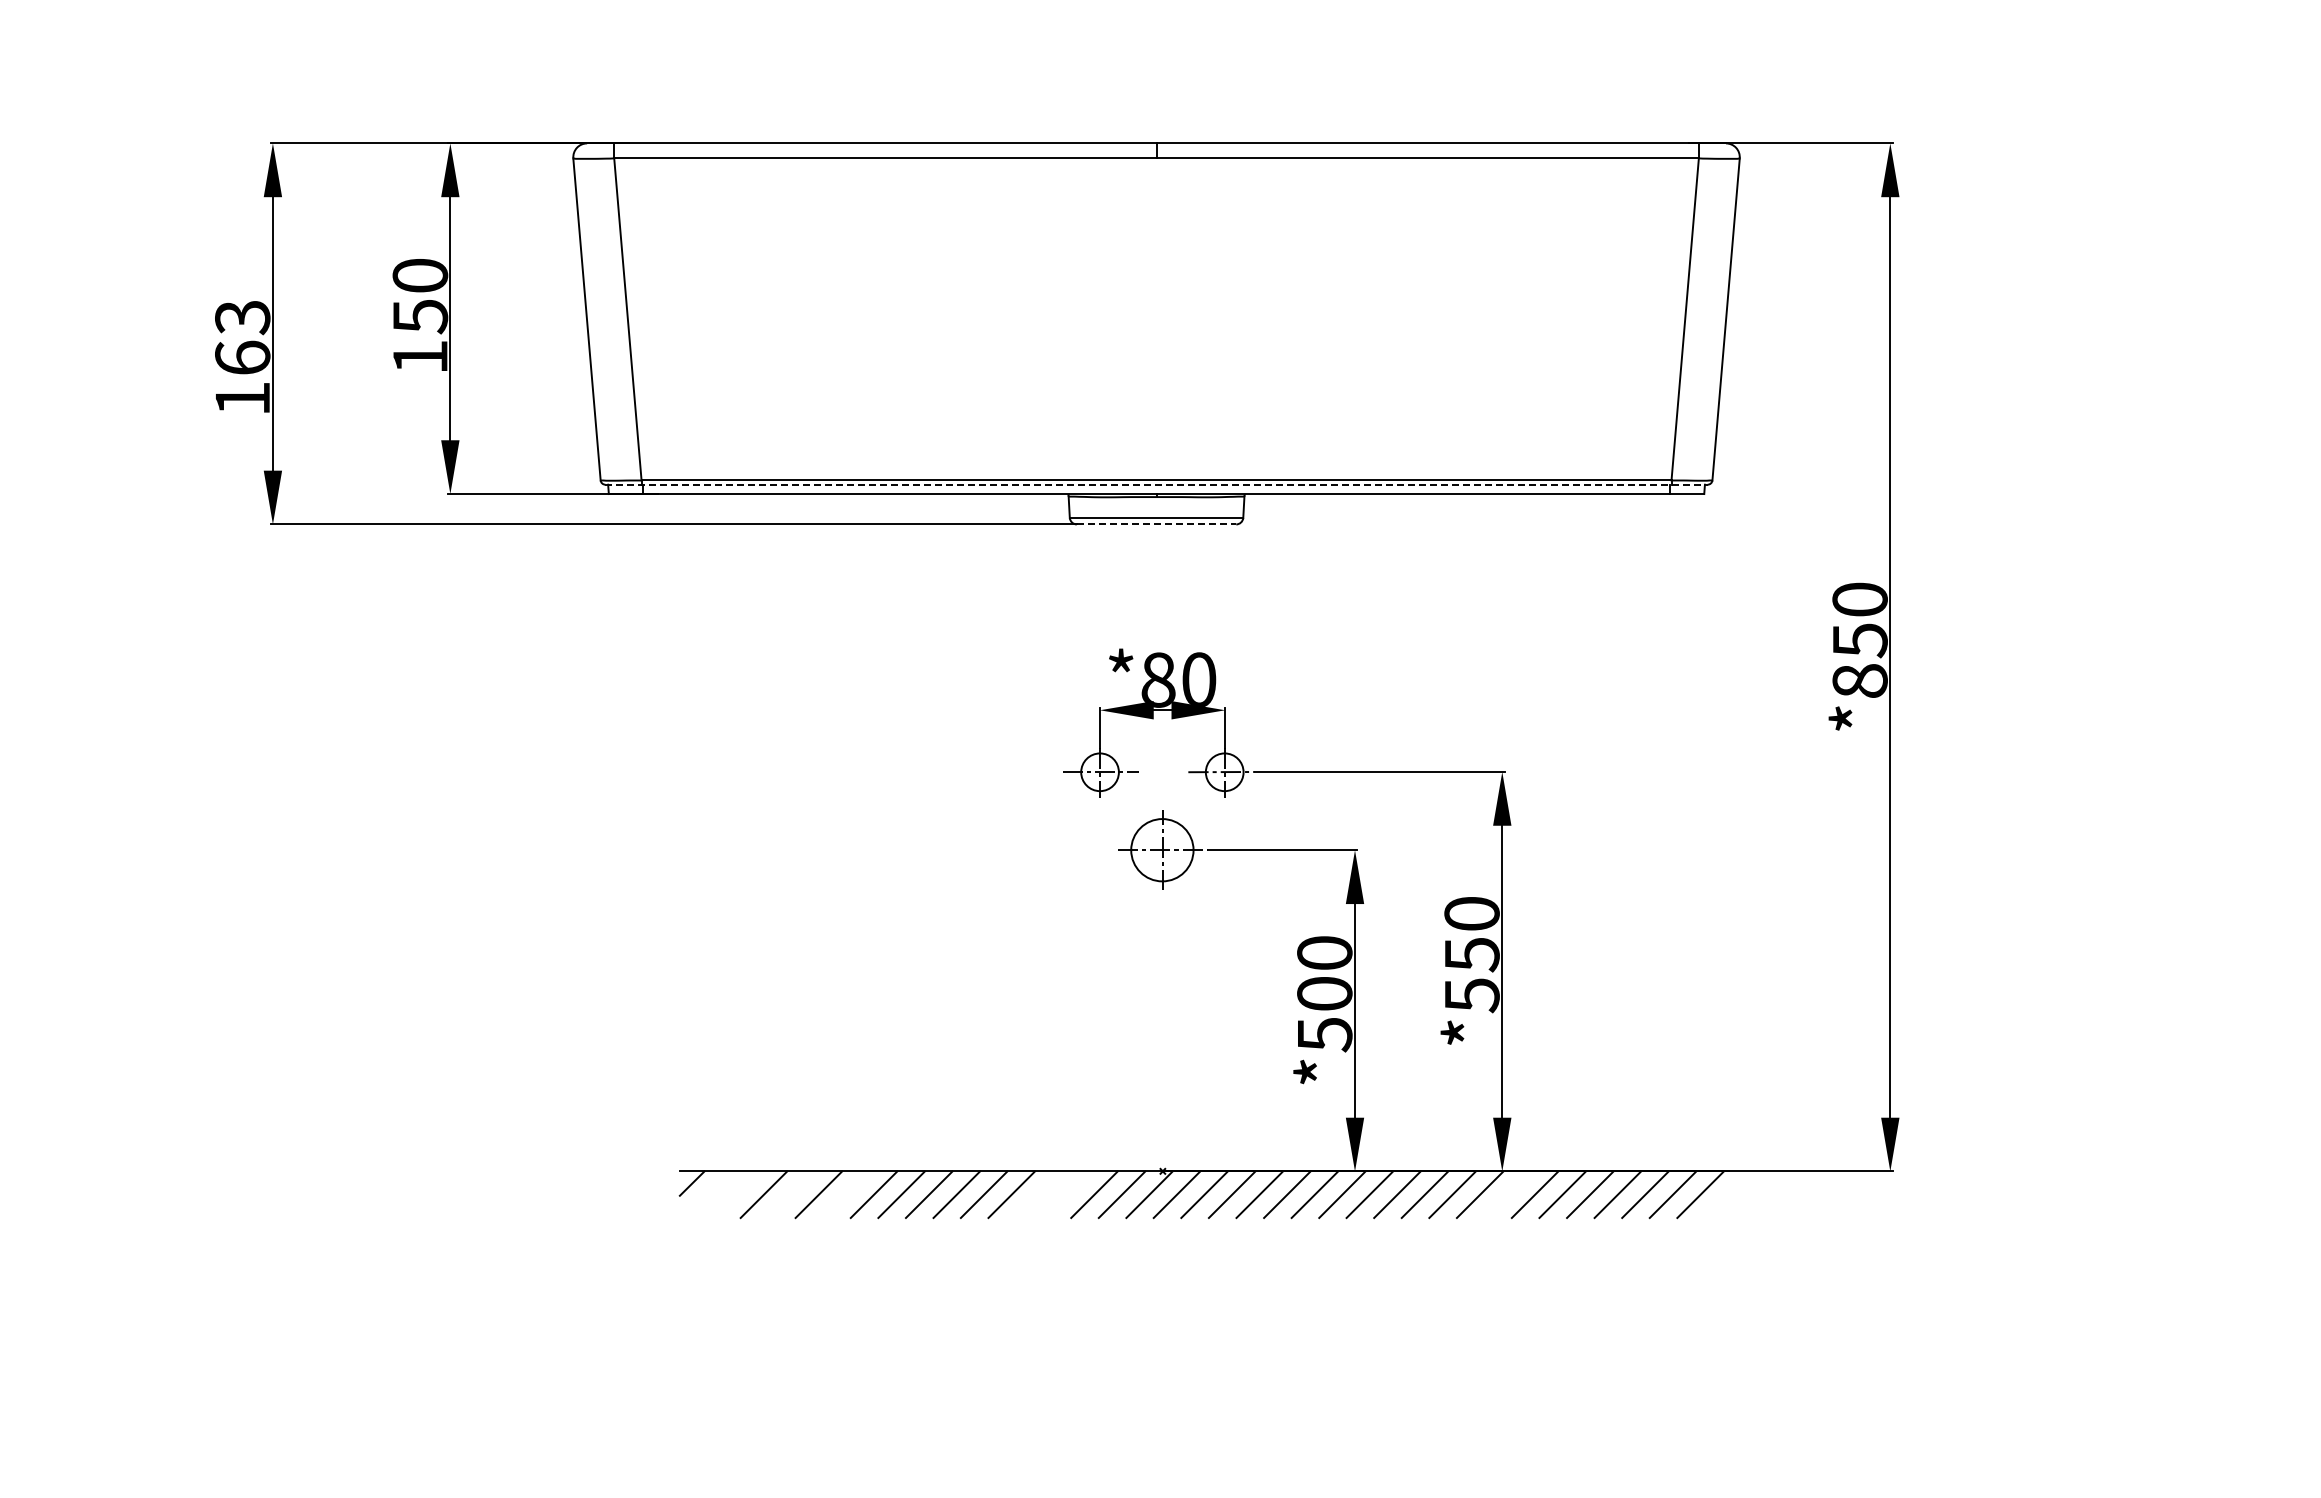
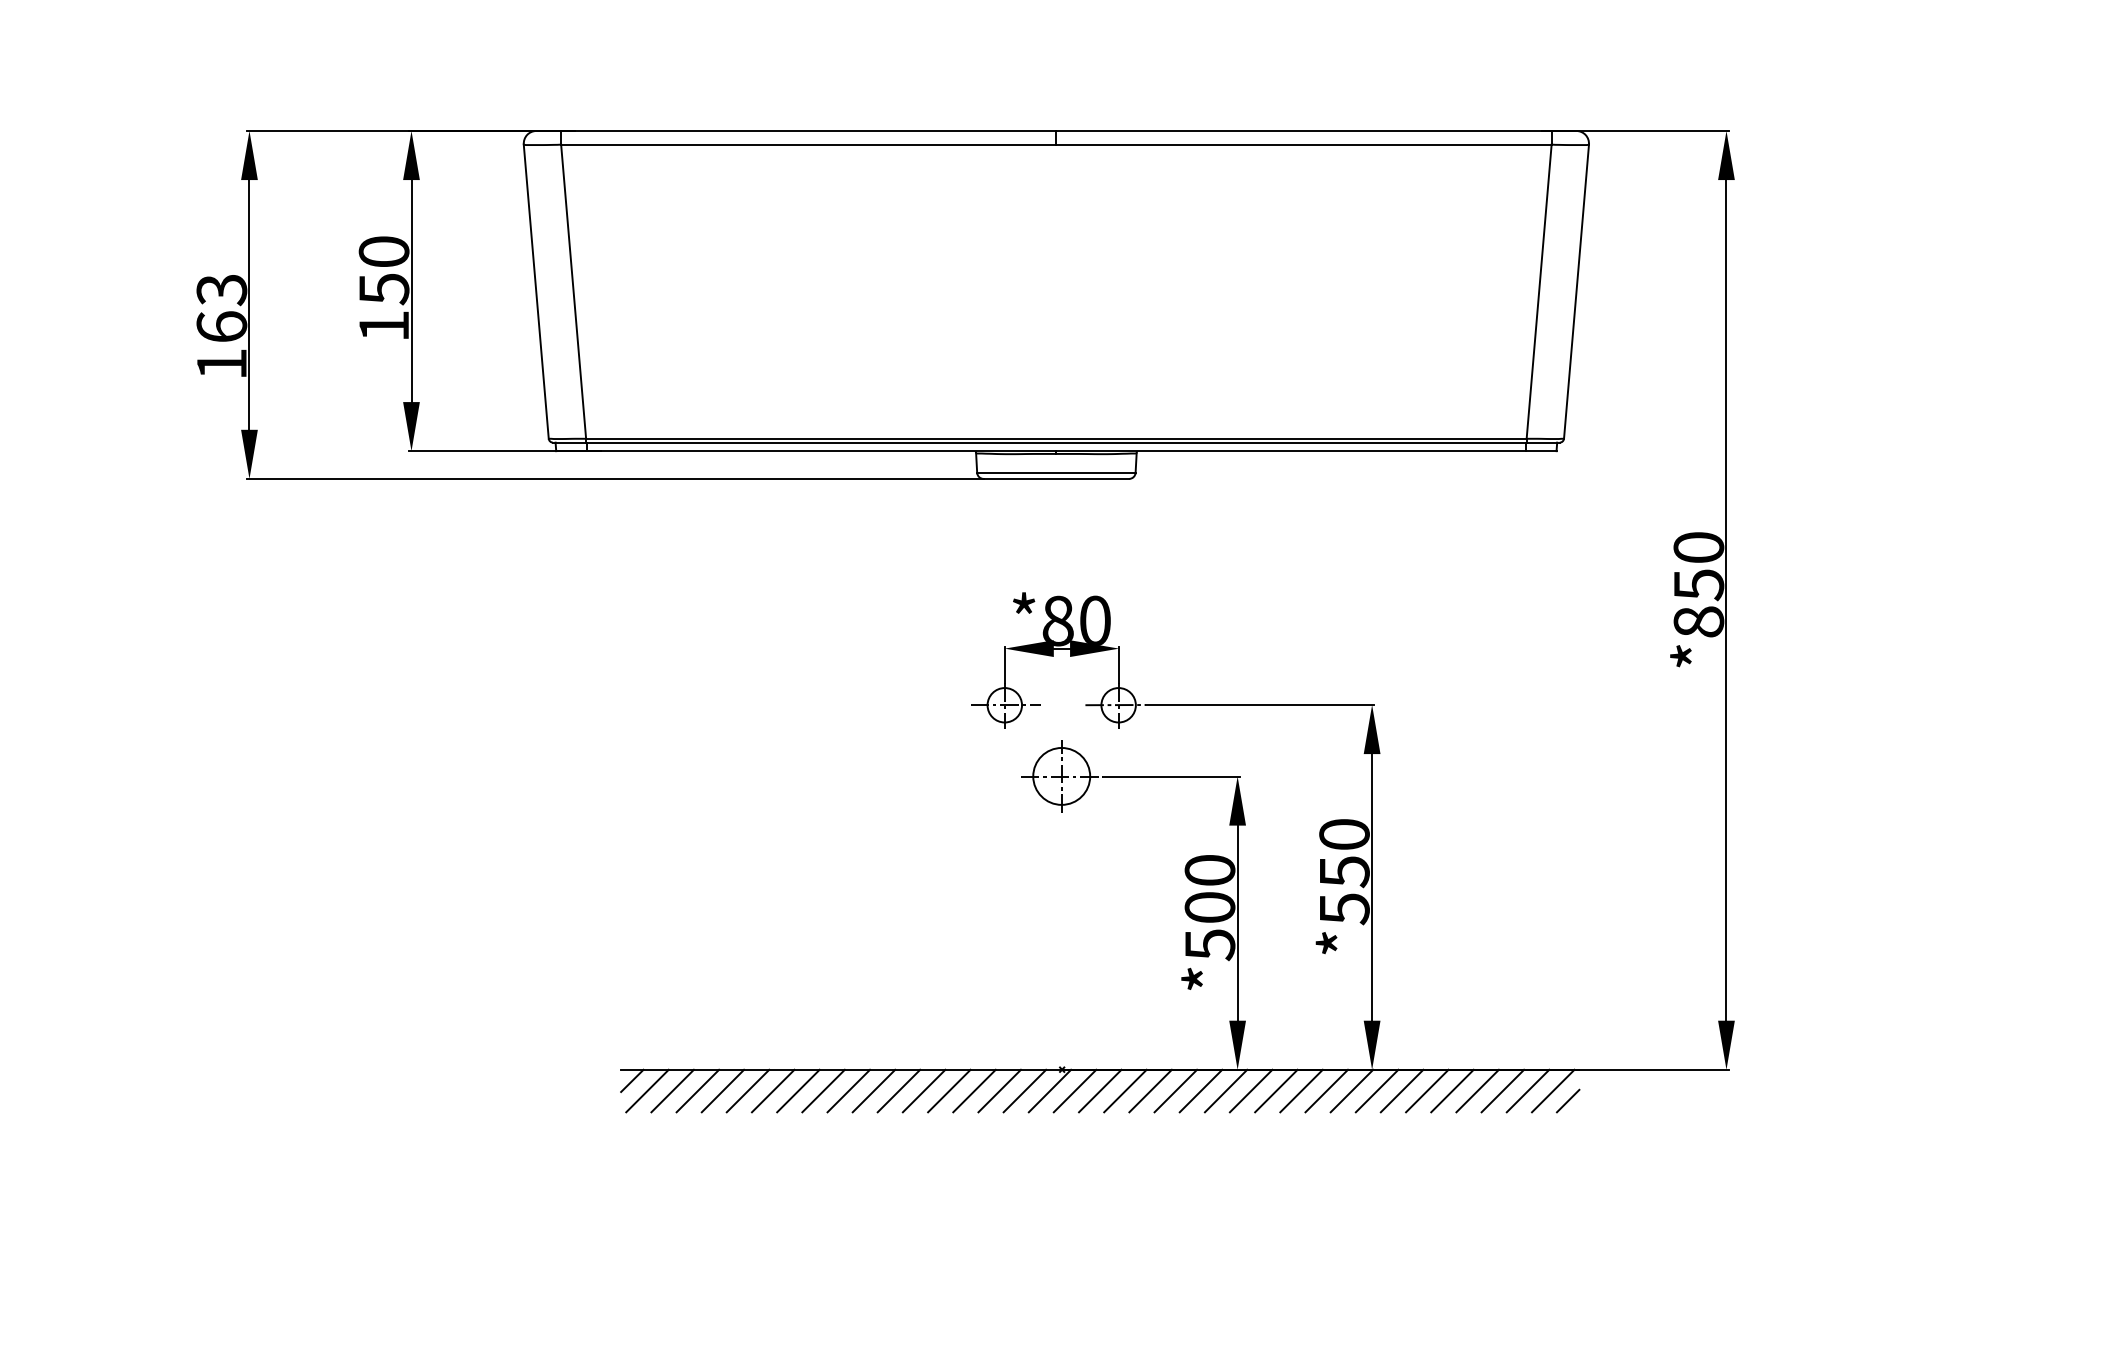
line: (1157, 484) -> (1057, 442), dashed -> solid
line: (1156, 524) -> (1056, 478), dashed -> solid
line: (708, 1194) -> (647, 1090), added
line: (736, 1194) -> (672, 1090), added
line: (791, 1194) -> (723, 1090), added
line: (846, 1194) -> (773, 1090), added
line: (1039, 1194) -> (949, 1090), added
line: (1066, 1194) -> (974, 1090), added
line: (1507, 1194) -> (1376, 1090), added
line: (1716, 1205) -> (1567, 1100), added

